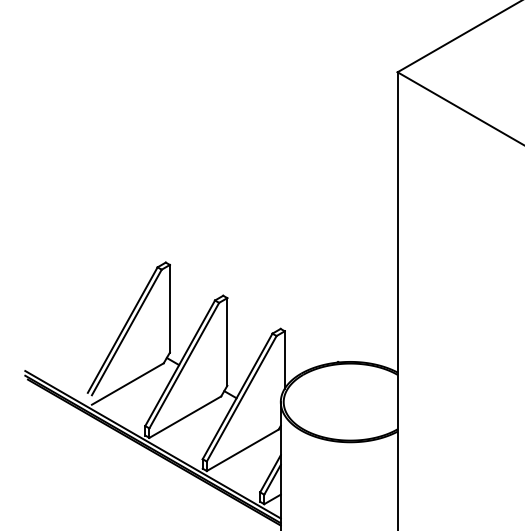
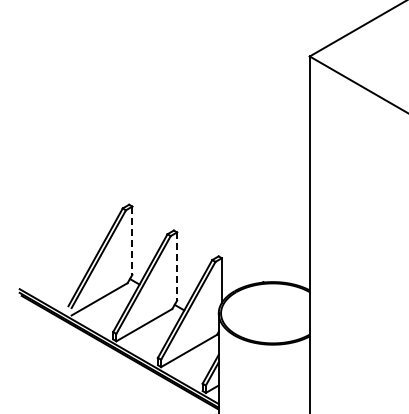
line: (170, 309) -> (132, 241), solid -> dashed
line: (227, 343) -> (177, 267), solid -> dashed

